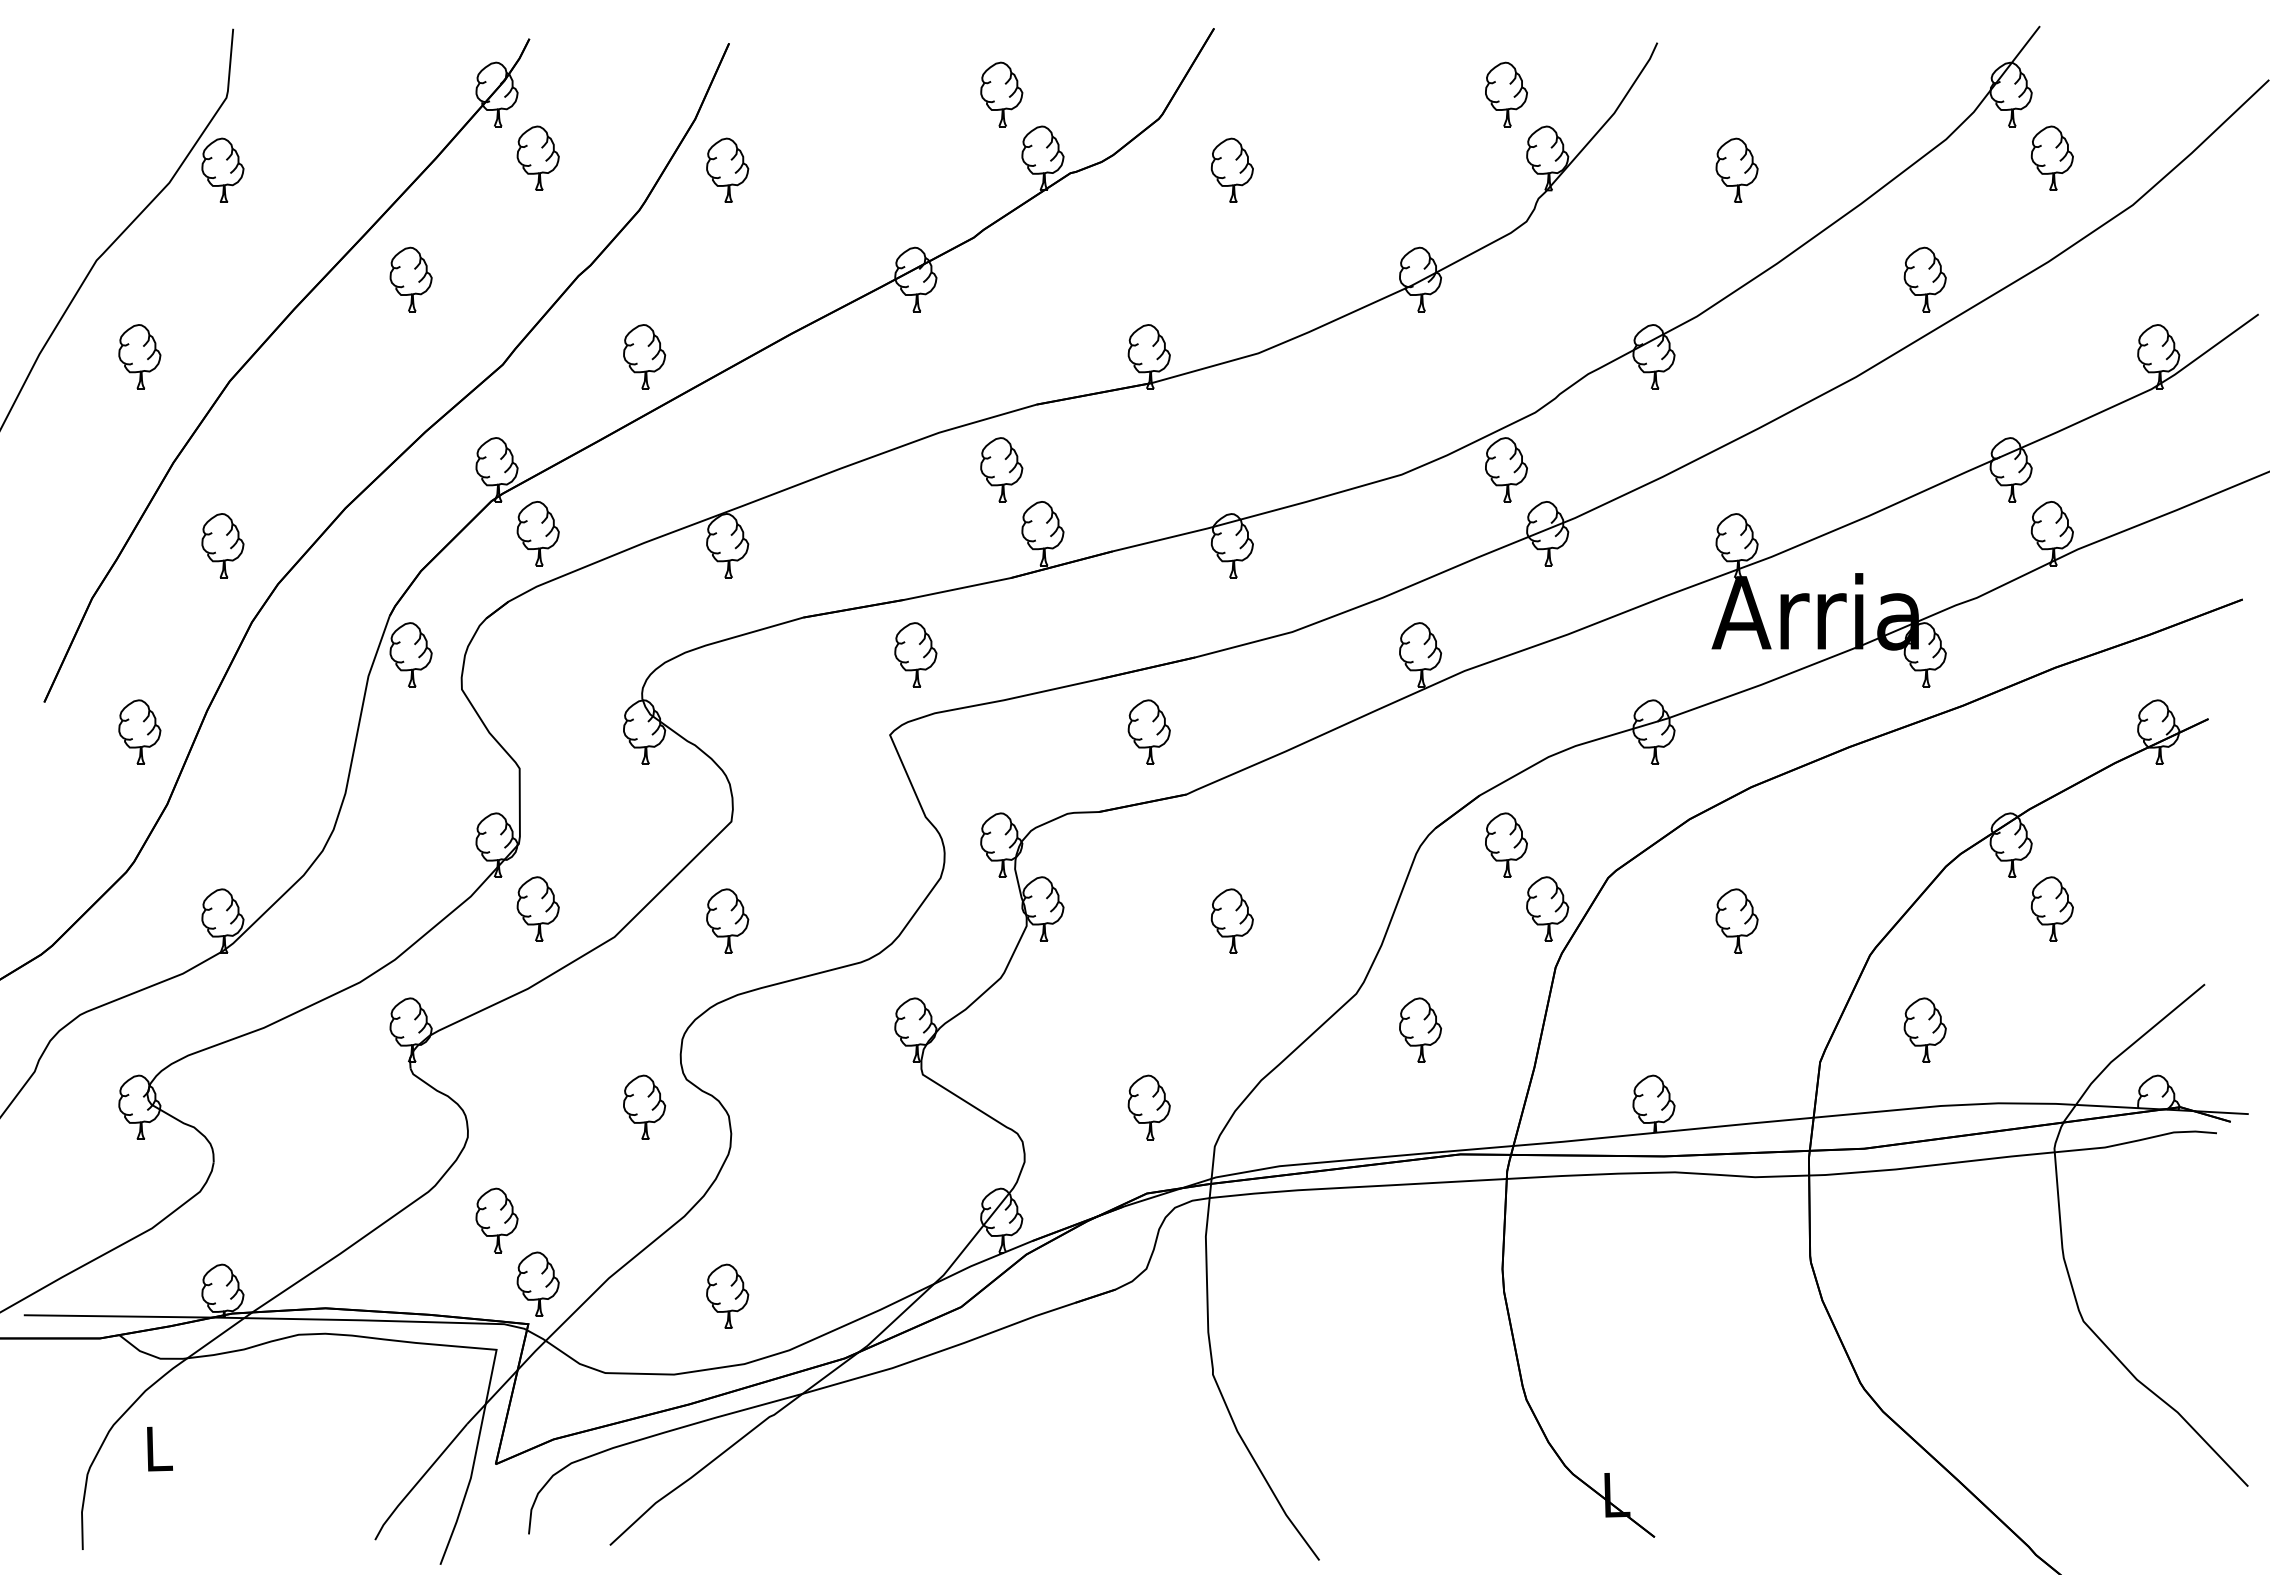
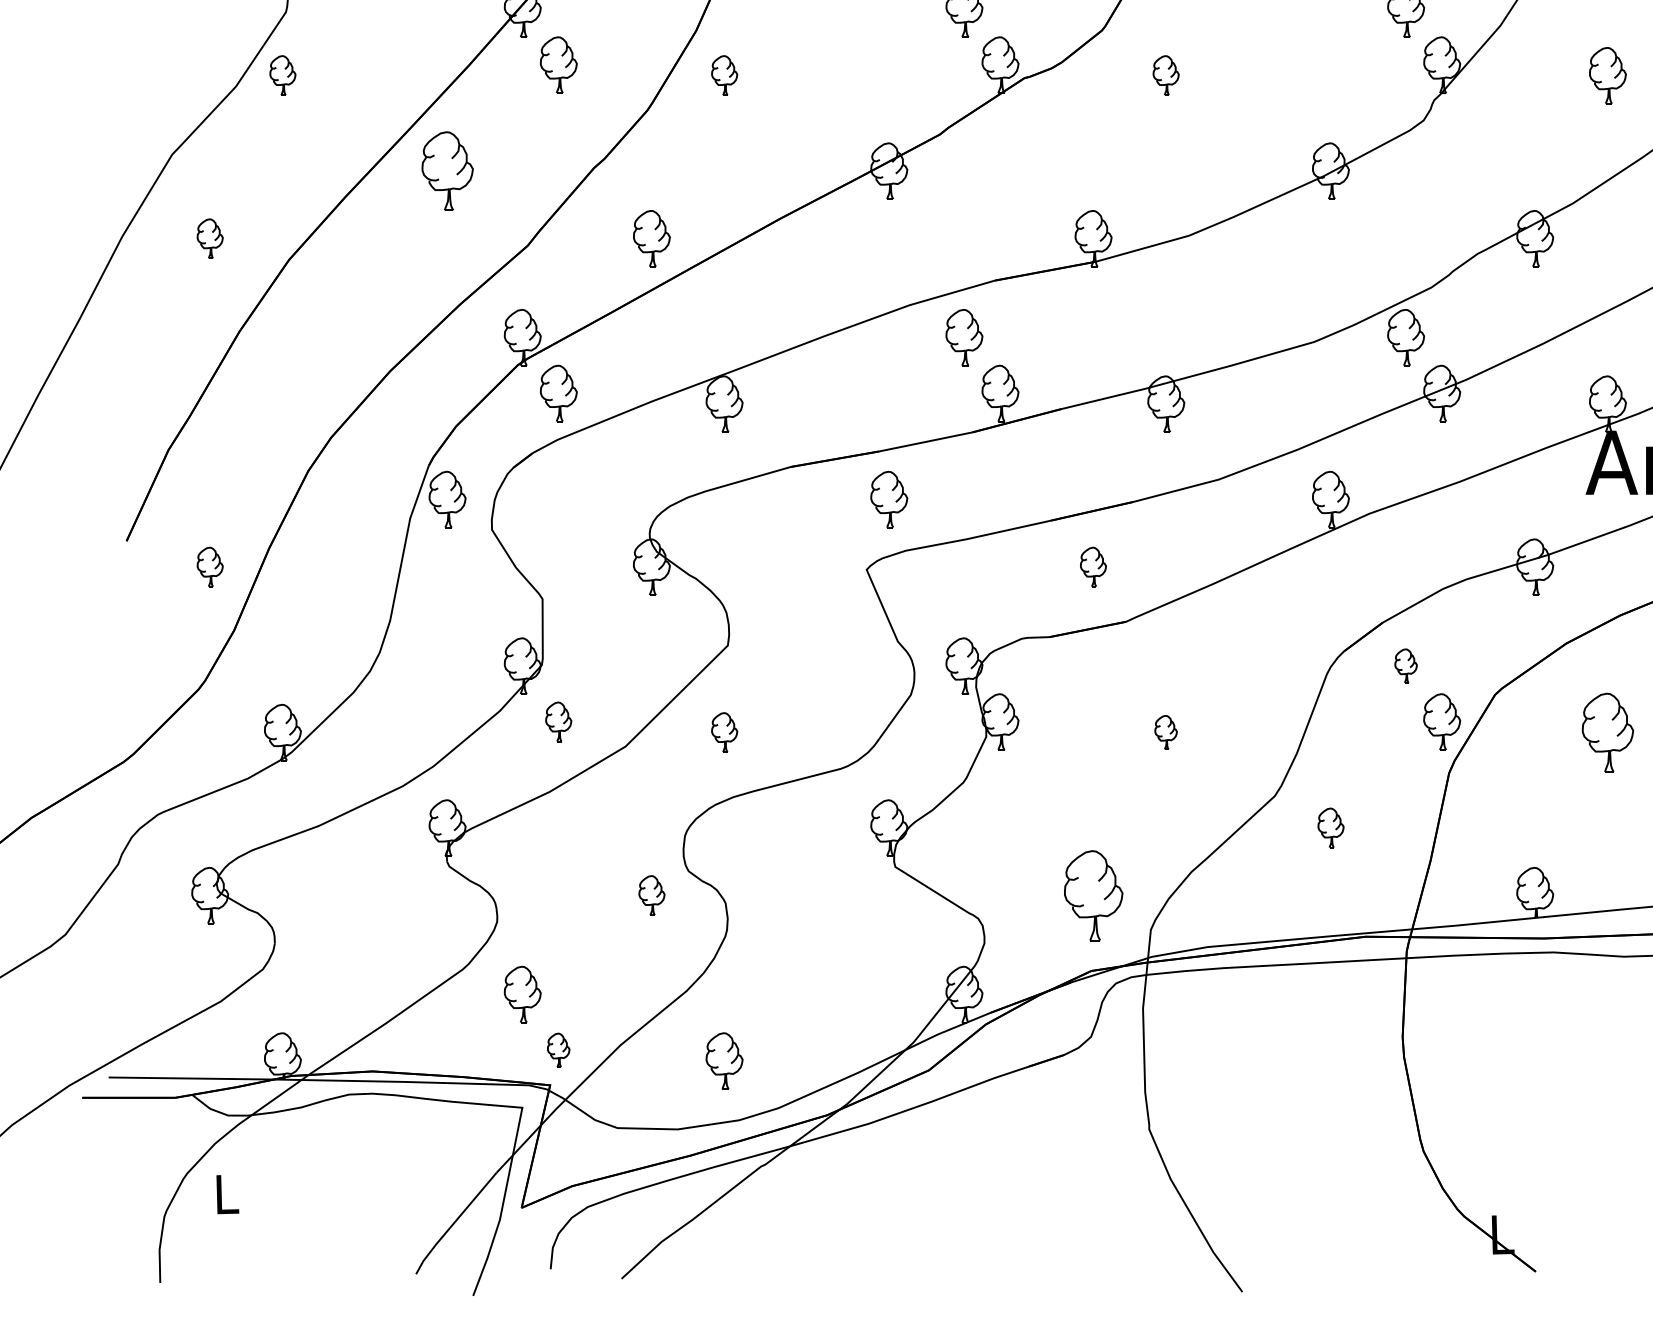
part: (222, 169) -> (282, 74), size x0.7
part: (727, 169) -> (724, 74), size x0.7
part: (1231, 169) -> (1165, 74), size x0.7
part: (410, 279) -> (447, 171), size x1.4
part: (139, 356) -> (209, 238), size x0.7
part: (222, 545) -> (282, 403), removed
part: (139, 731) -> (209, 566), size x0.7
part: (1148, 731) -> (1092, 566), size x0.7
part: (1506, 844) -> (1406, 665), size x0.6
part: (537, 908) -> (558, 721), size x0.7
part: (727, 920) -> (724, 732), size x0.7
part: (1231, 920) -> (1165, 732), size x0.6
part: (1736, 920) -> (1607, 732), size x1.4
part: (1420, 1029) -> (1330, 827), size x0.7
part: (644, 1106) -> (651, 894), size x0.7
part: (1148, 1107) -> (1092, 895), size x1.6
part: (537, 1283) -> (558, 1049), size x0.6

